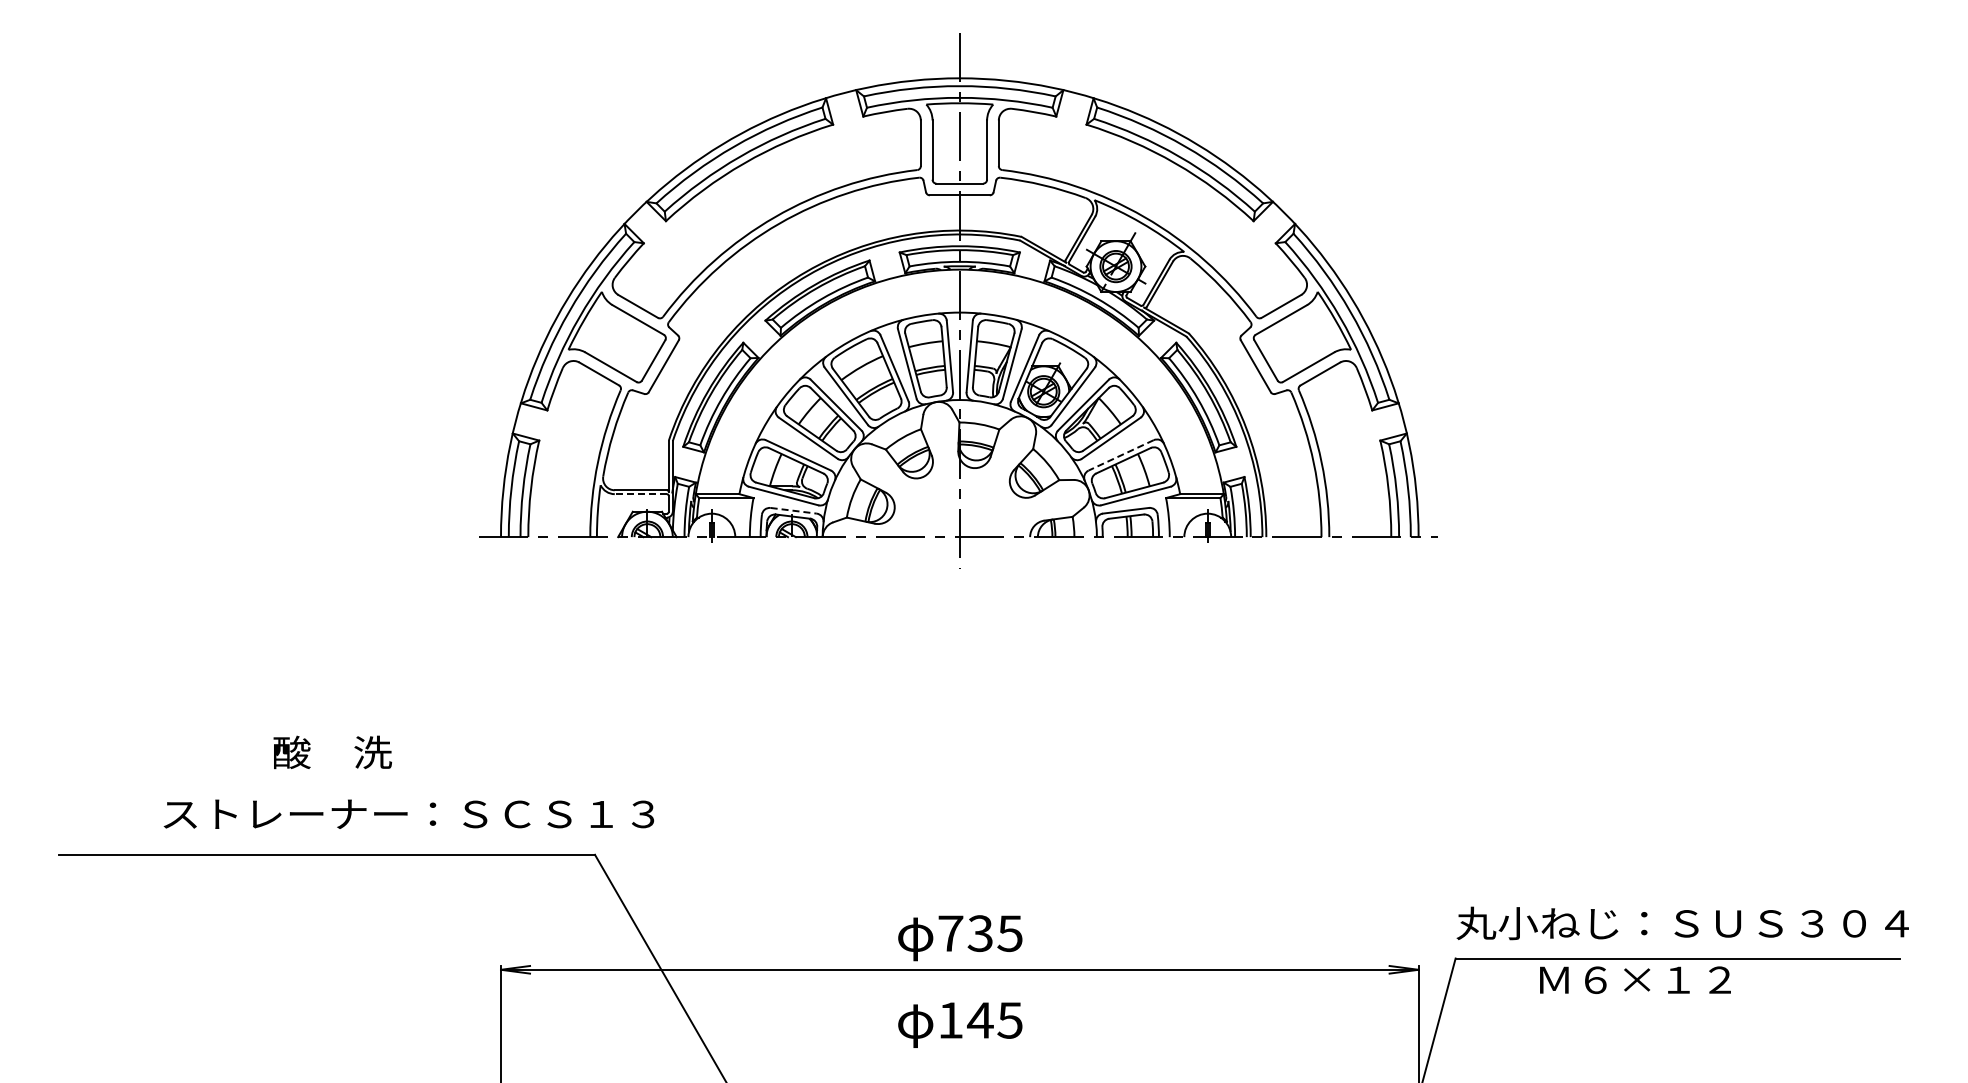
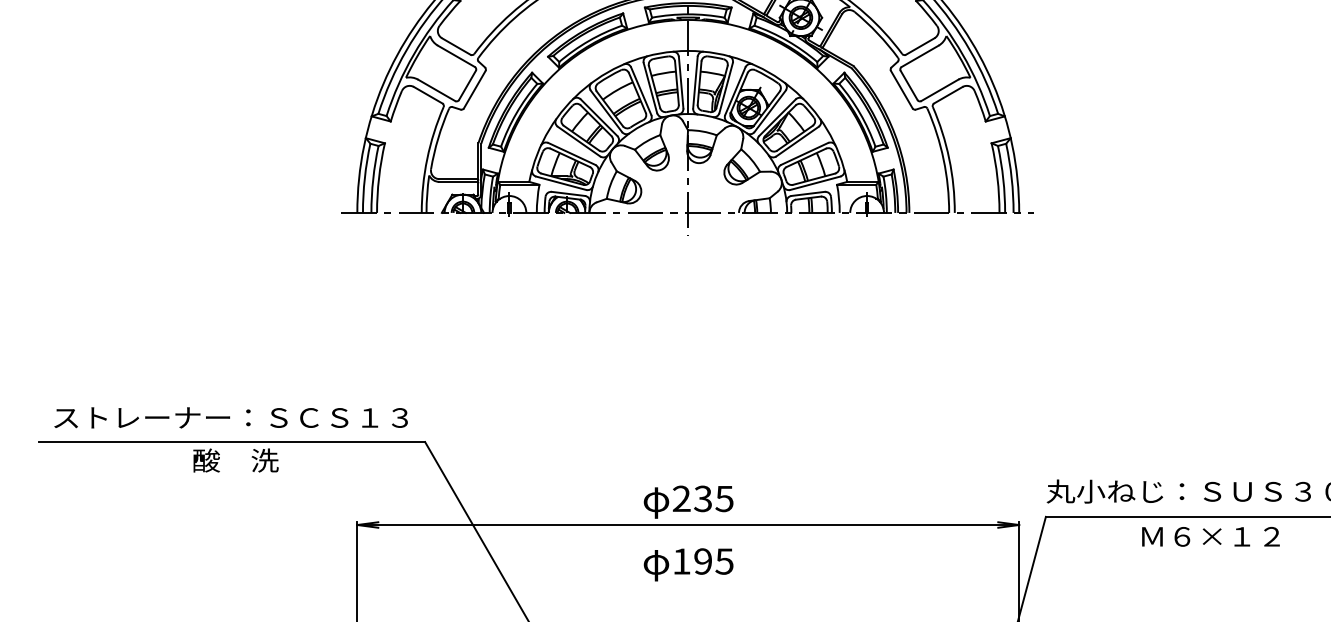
line: (1121, 455) -> (804, 154), dashed -> solid
line: (640, 494) -> (457, 182), dashed -> solid
line: (794, 510) -> (569, 193), dashed -> solid
text: (332, 752) -> (235, 460), moved
text: (408, 813) -> (230, 417), moved
text: (950, 933) -> (681, 498), 735 -> 235
text: (1635, 979) -> (1210, 536), moved
text: (980, 1020) -> (703, 561), 145 -> 195

